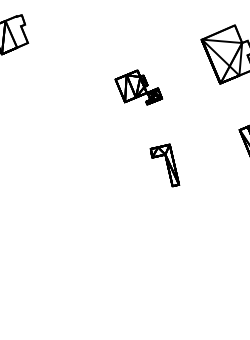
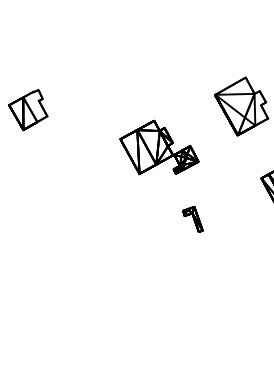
part: (139, 87) -> (159, 147), size x1.67
part: (164, 163) -> (192, 218), size x0.62

